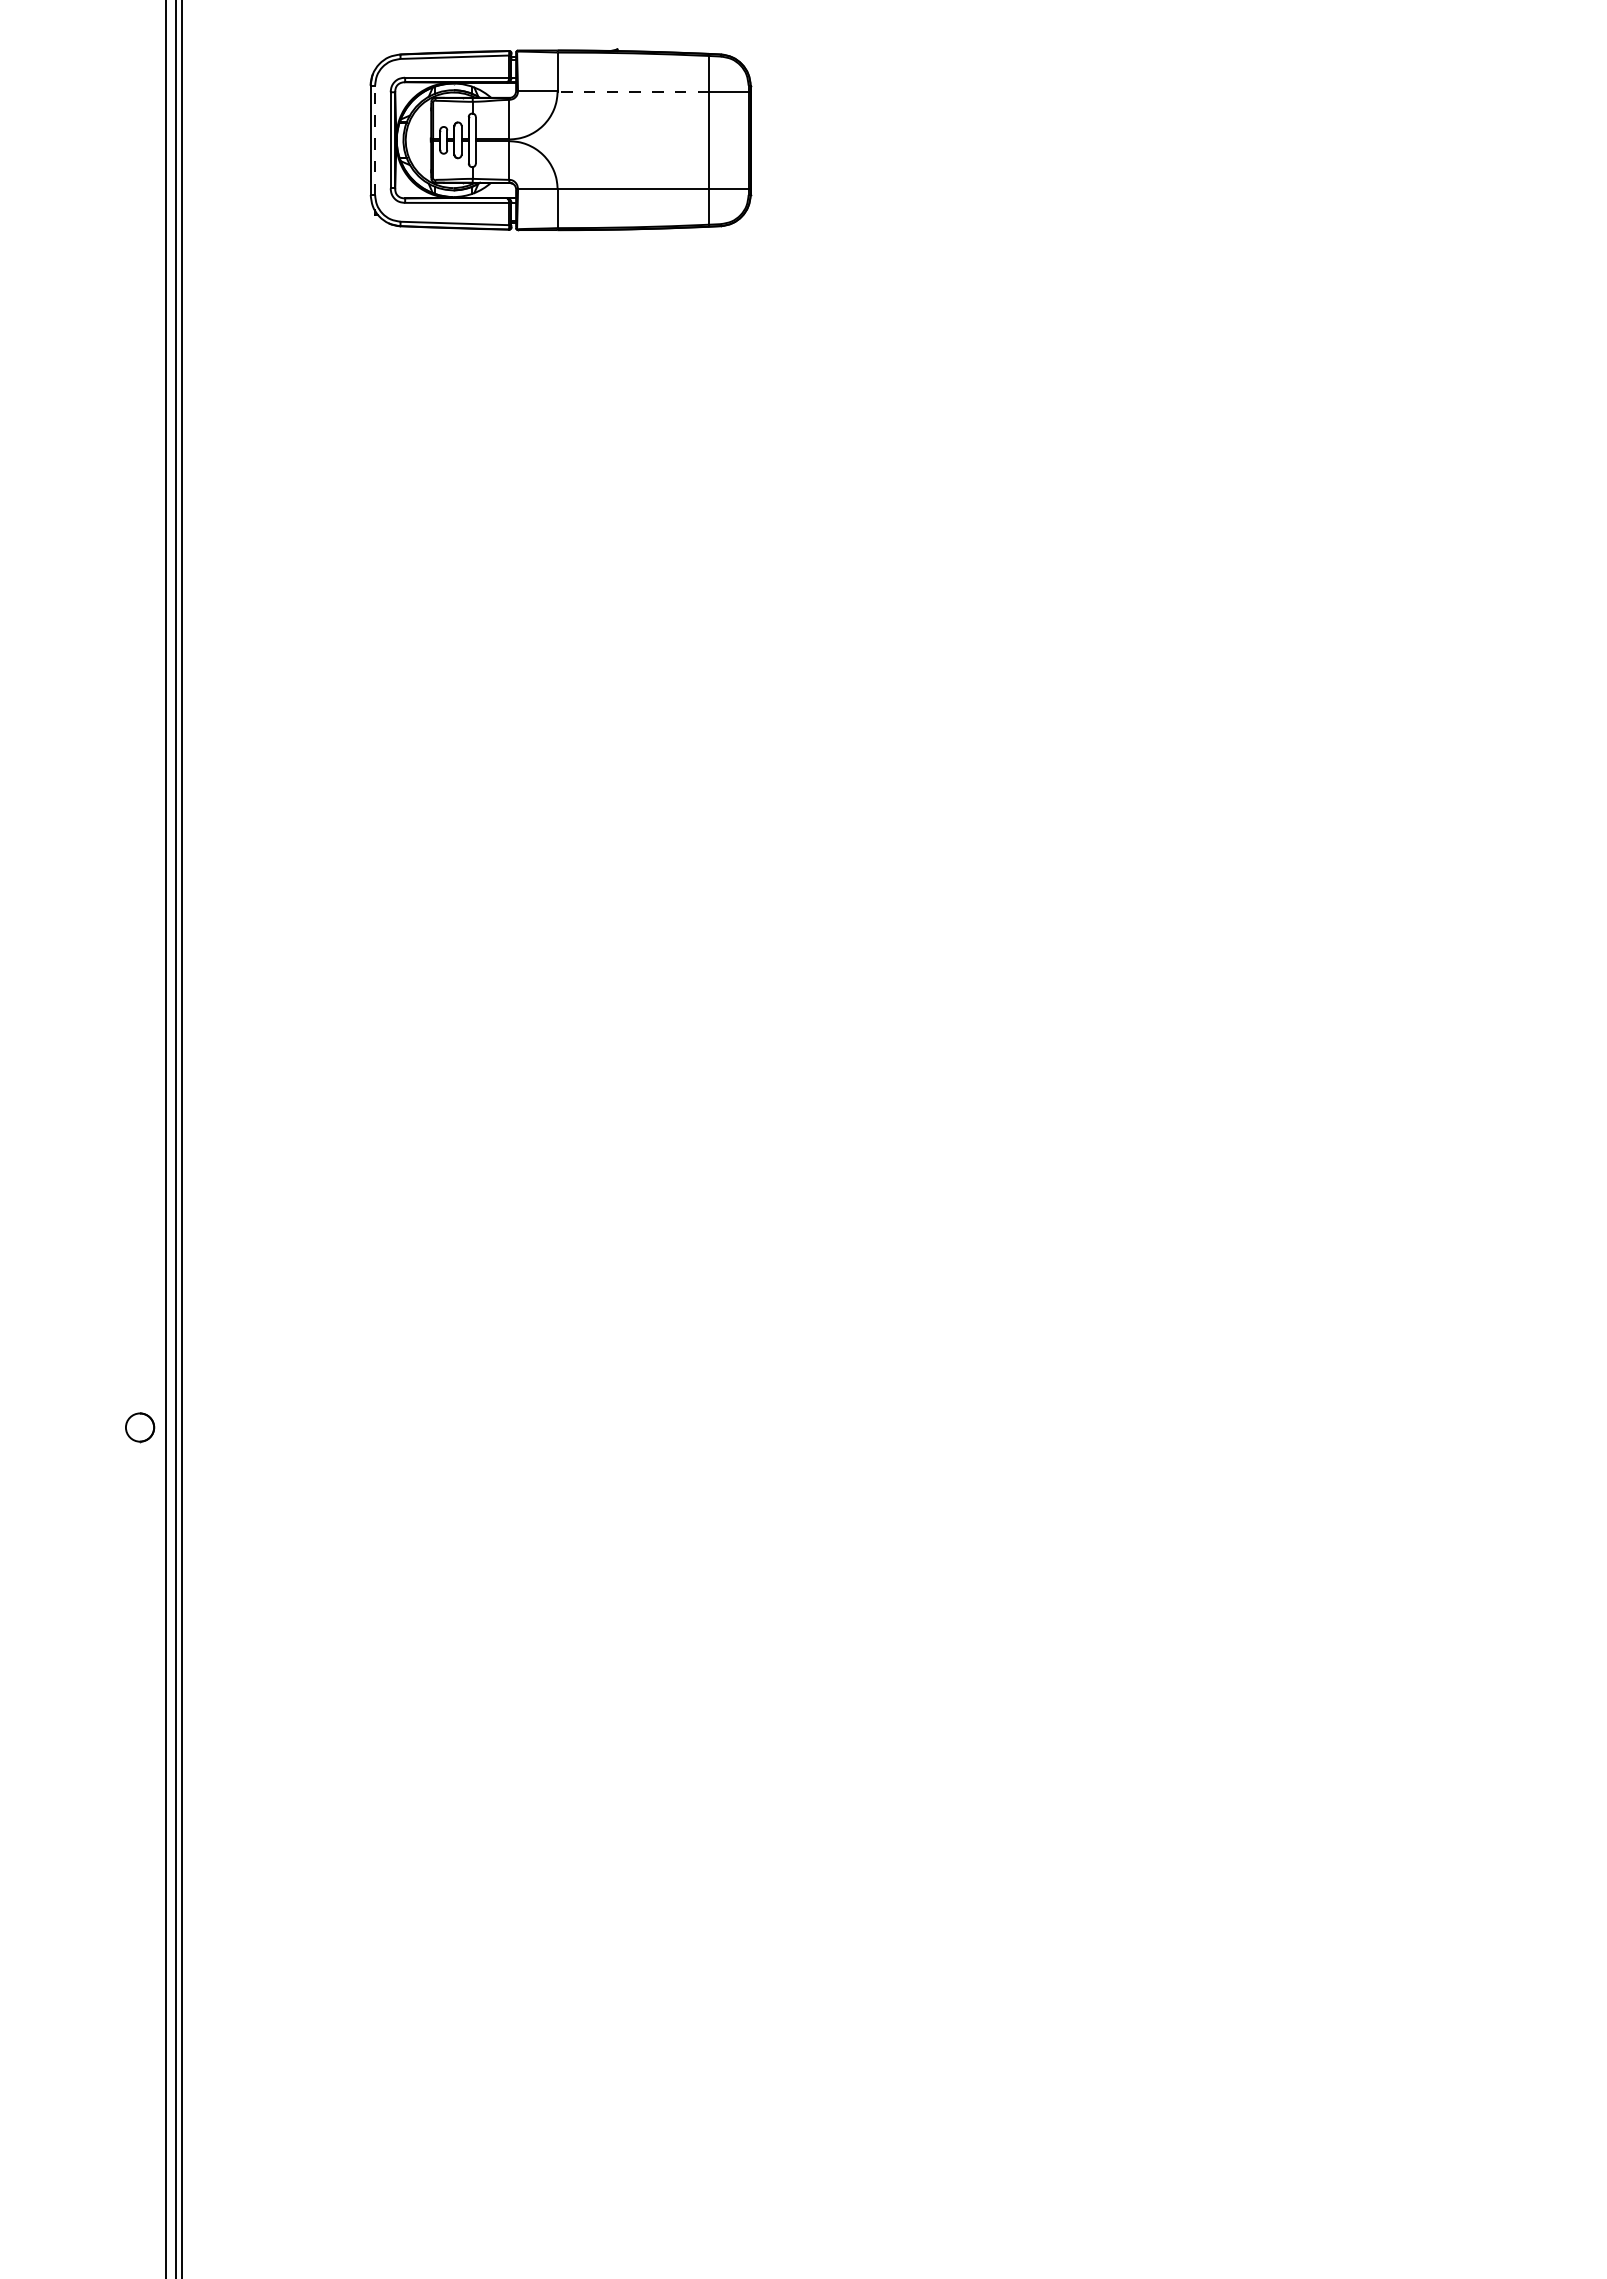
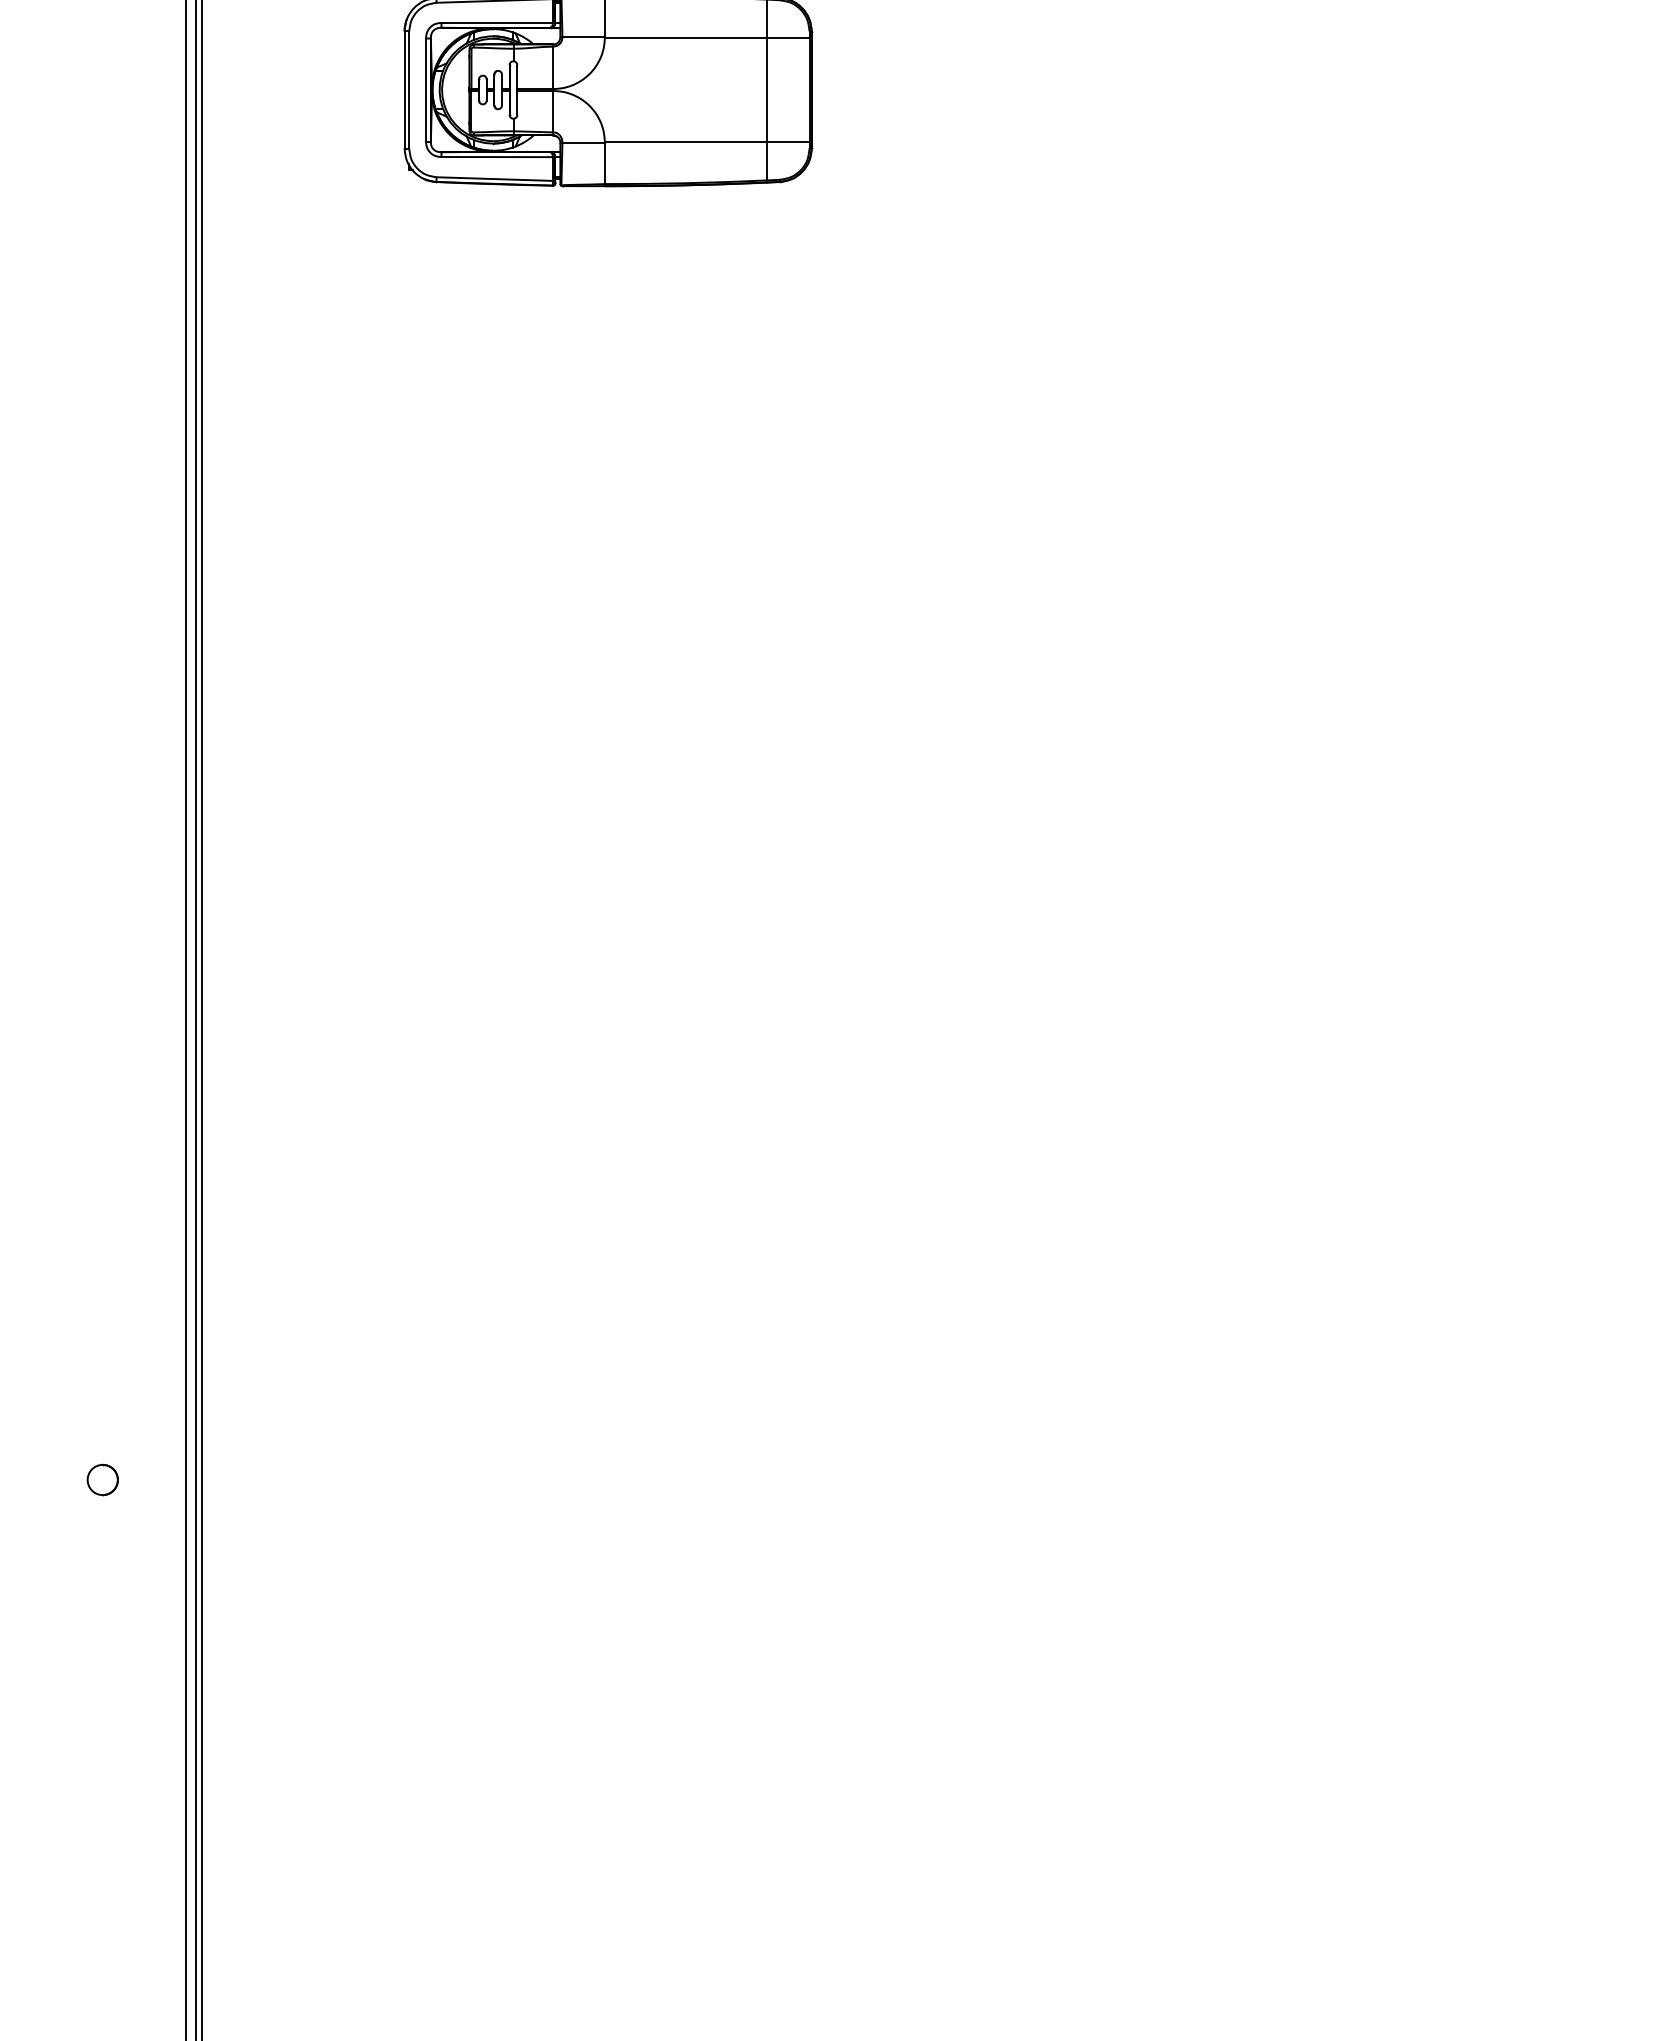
line: (633, 92) -> (686, 38), dashed -> solid
line: (375, 140) -> (409, 90), dashed -> solid
part: (140, 1427) -> (103, 1479), moved

